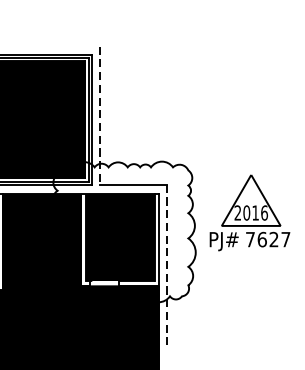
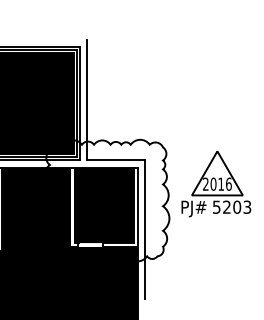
line: (99, 116) -> (86, 100), dashed -> solid
text: (268, 238) -> (232, 206), 7627 -> 5203
line: (166, 265) -> (144, 229), dashed -> solid

